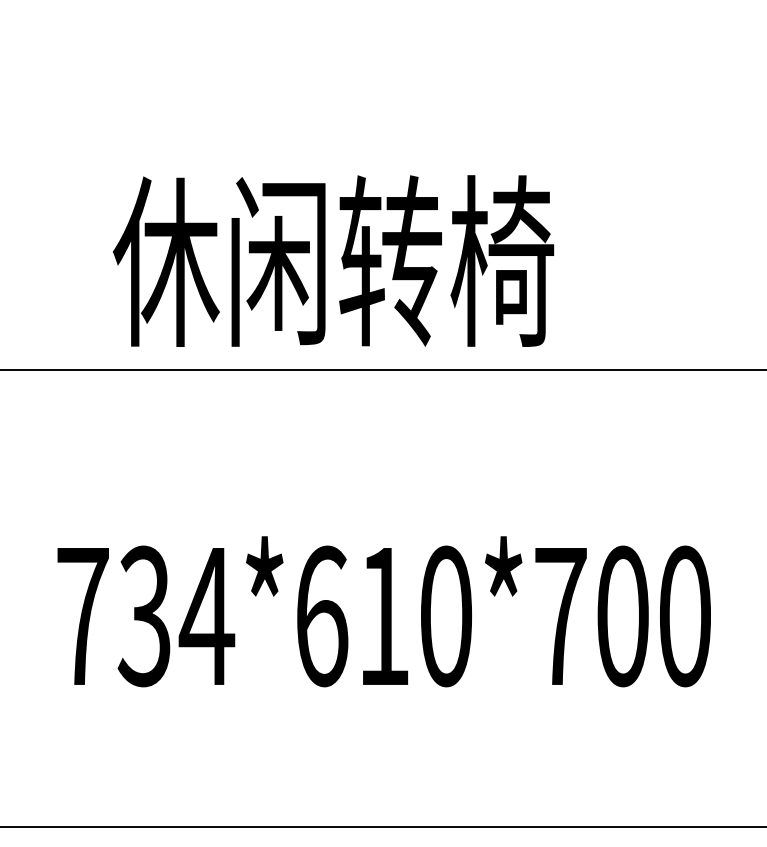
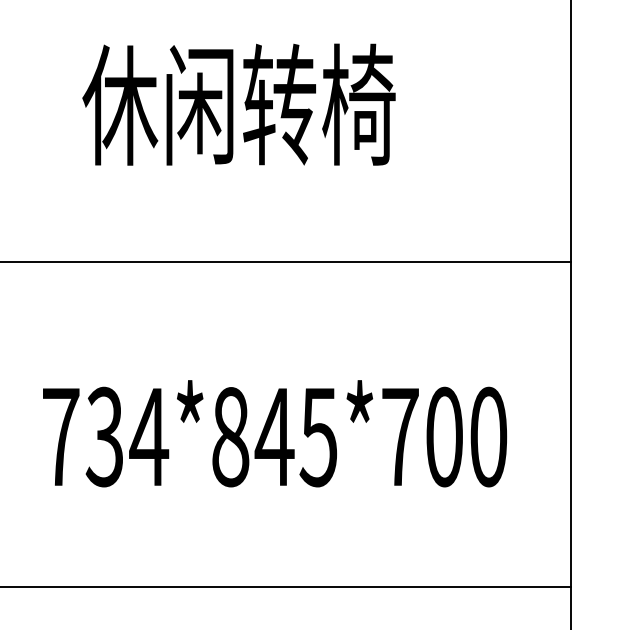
text: (332, 260) -> (238, 104), moved
text: (383, 615) -> (274, 436), 734*610*700 -> 734*845*700

